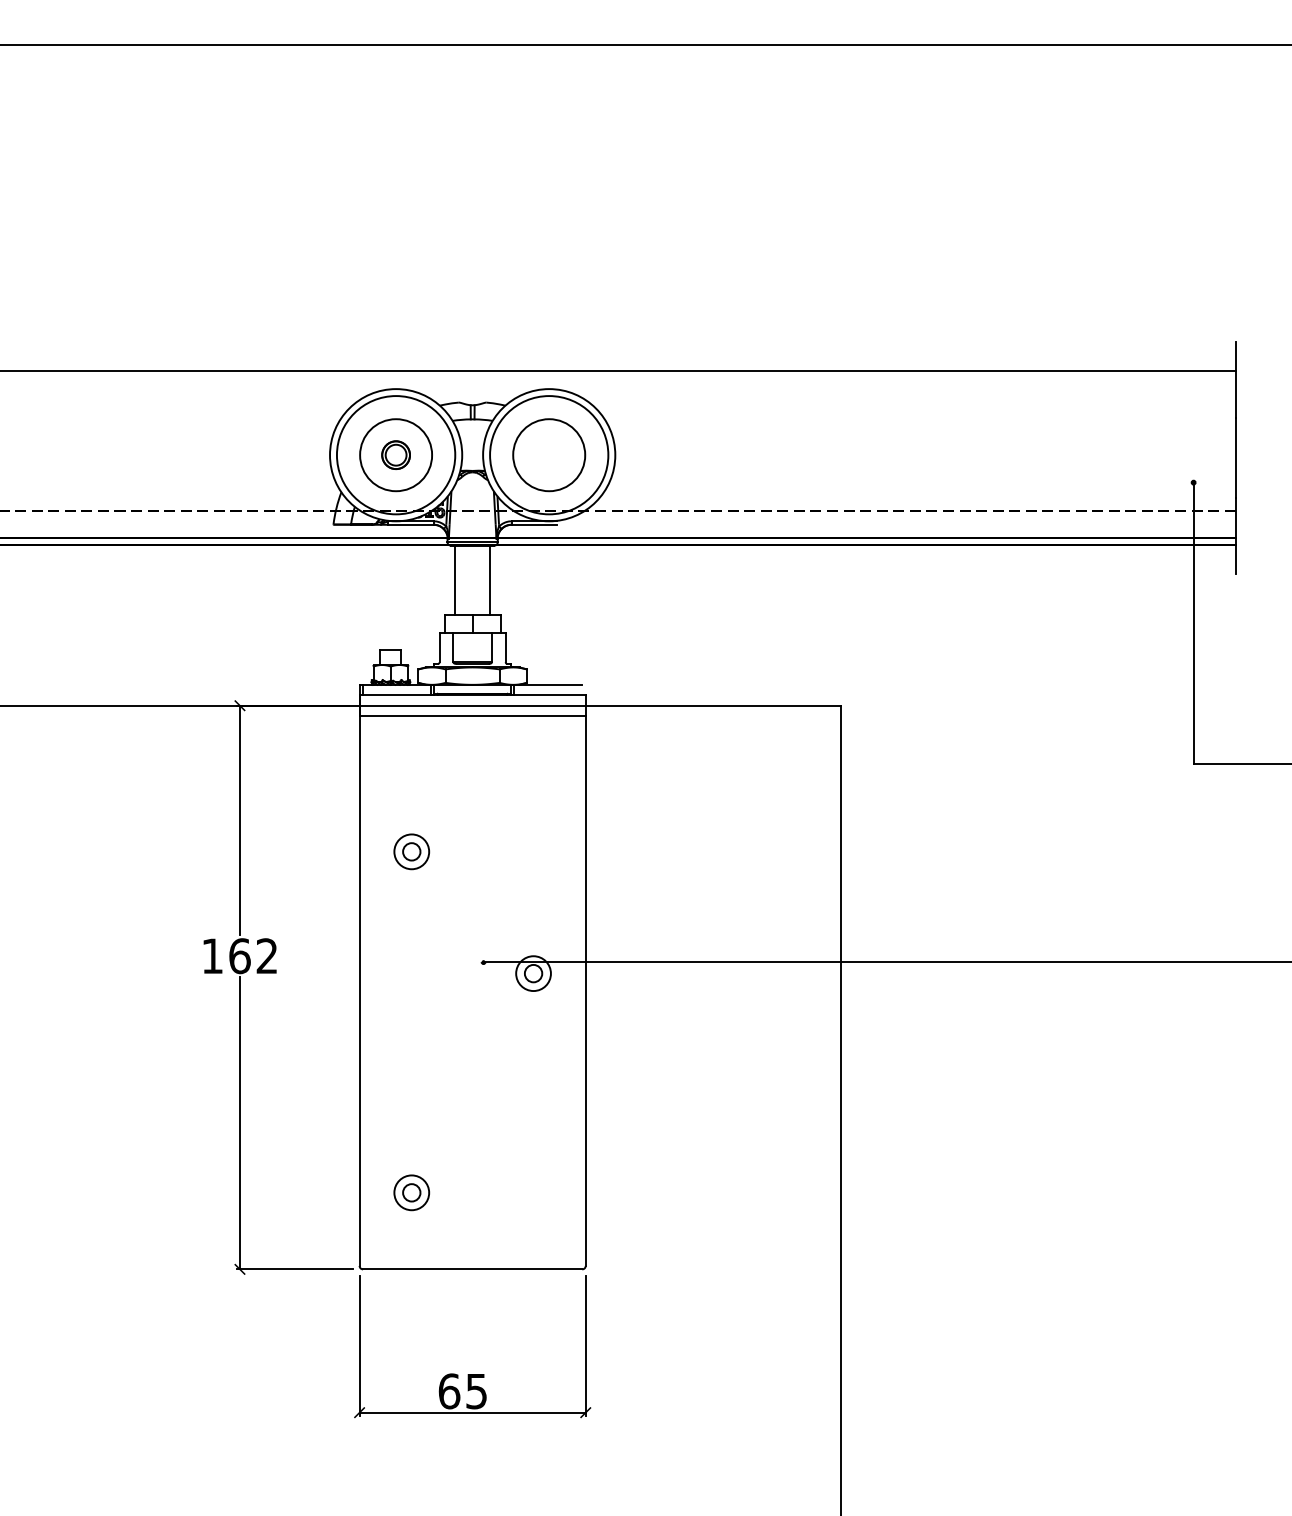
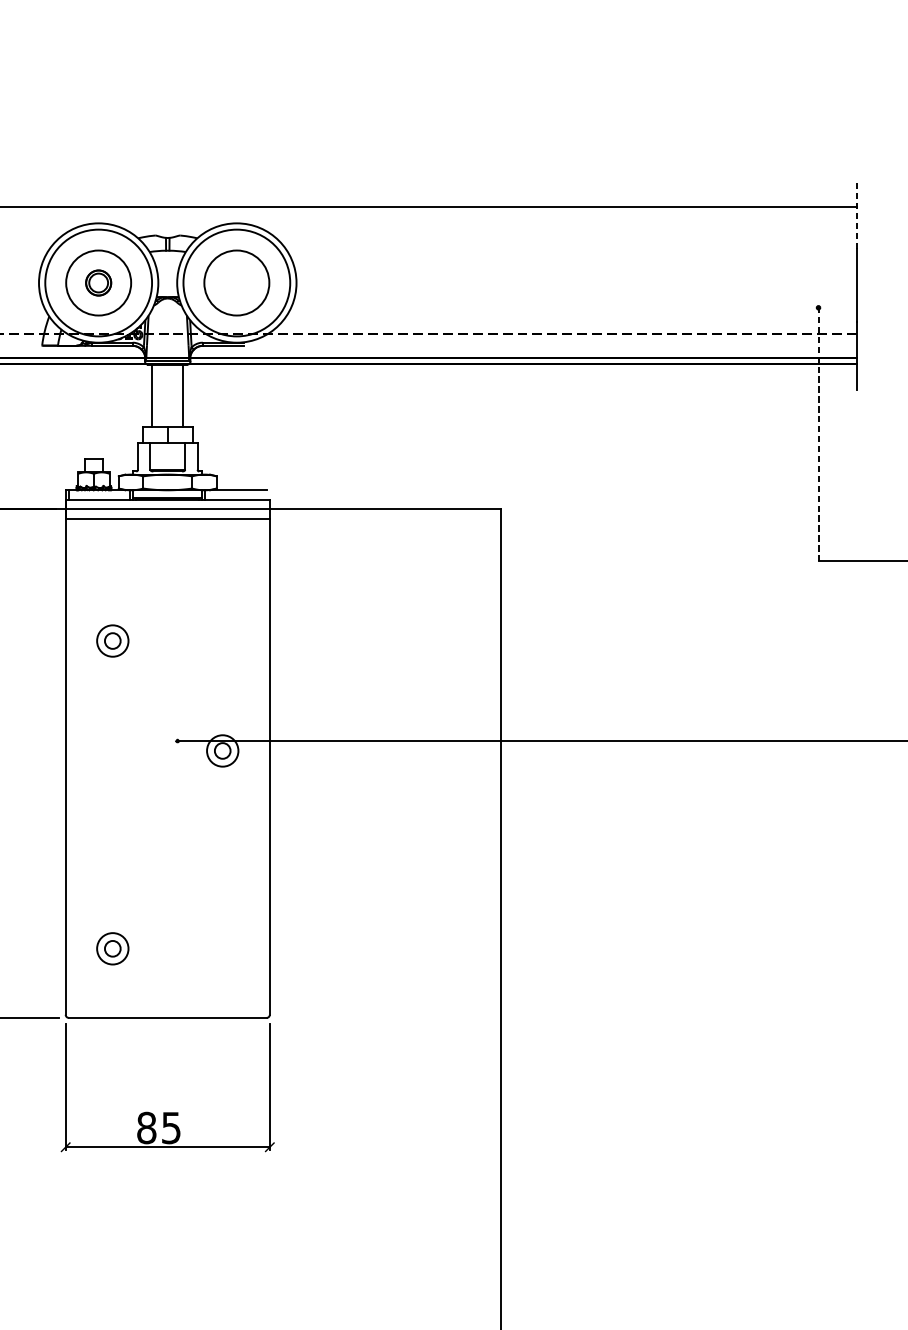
line: (1235, 379) -> (856, 214), solid -> dashed
line: (1193, 623) -> (818, 434), solid -> dashed
text: (449, 1391) -> (146, 1128), 65 -> 85

